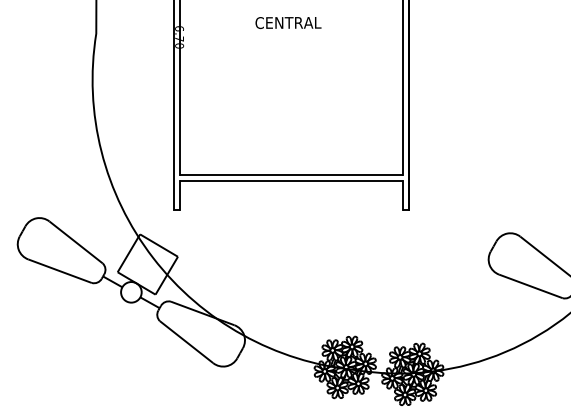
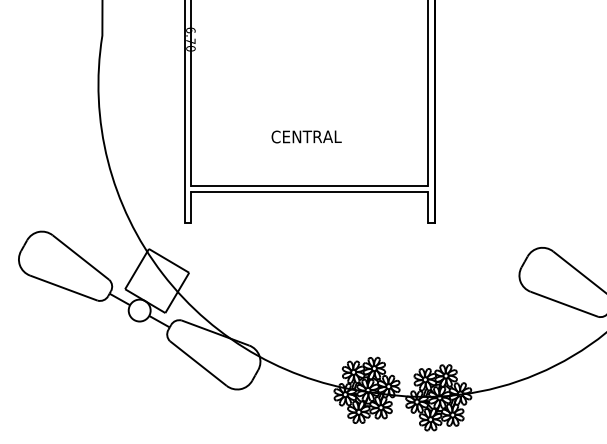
text: (288, 22) -> (306, 136), moved

